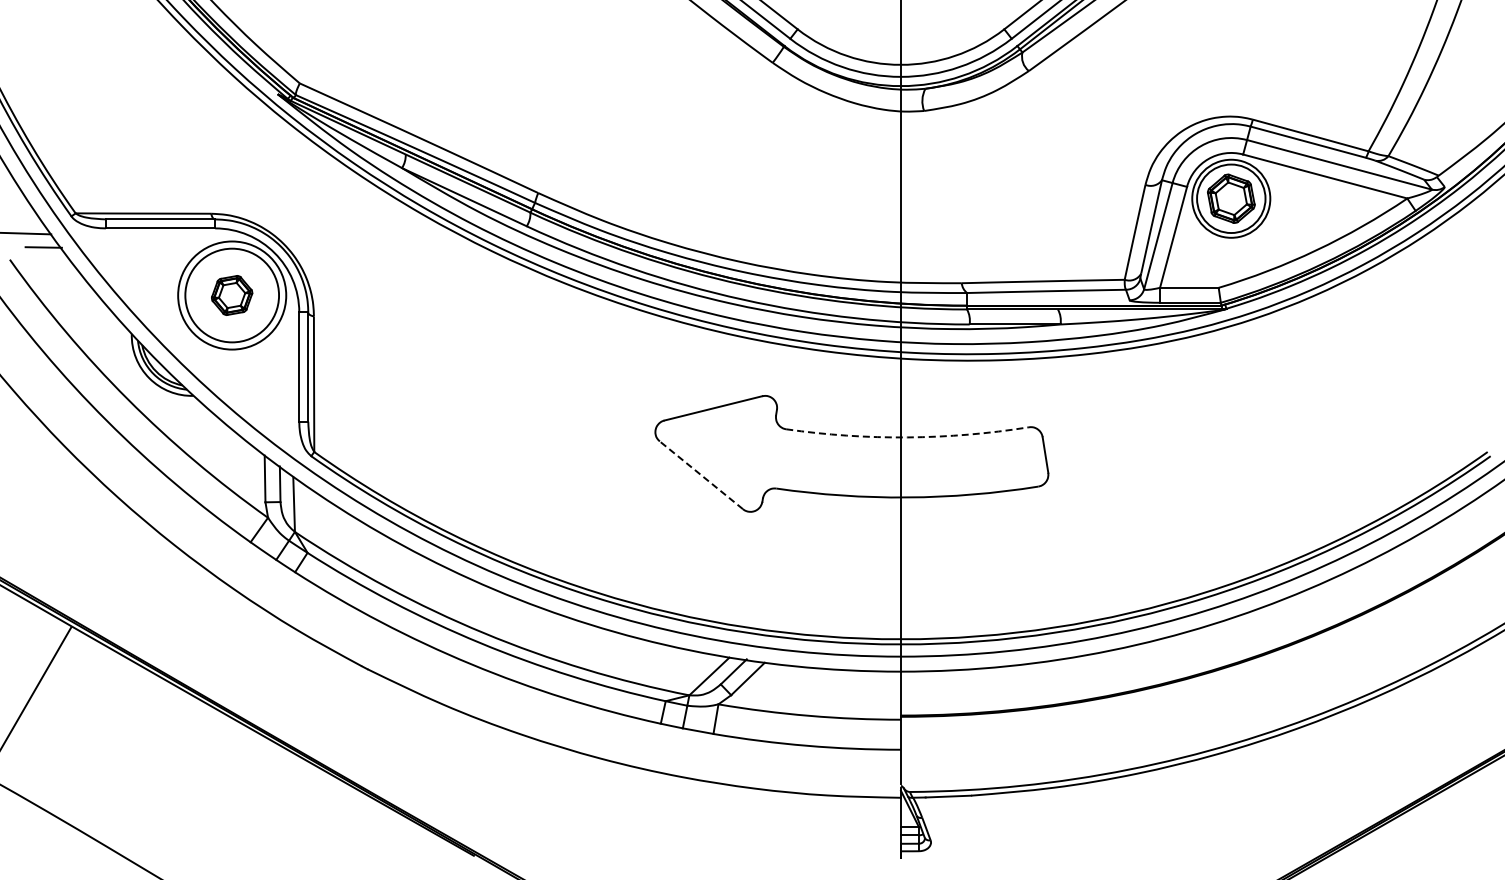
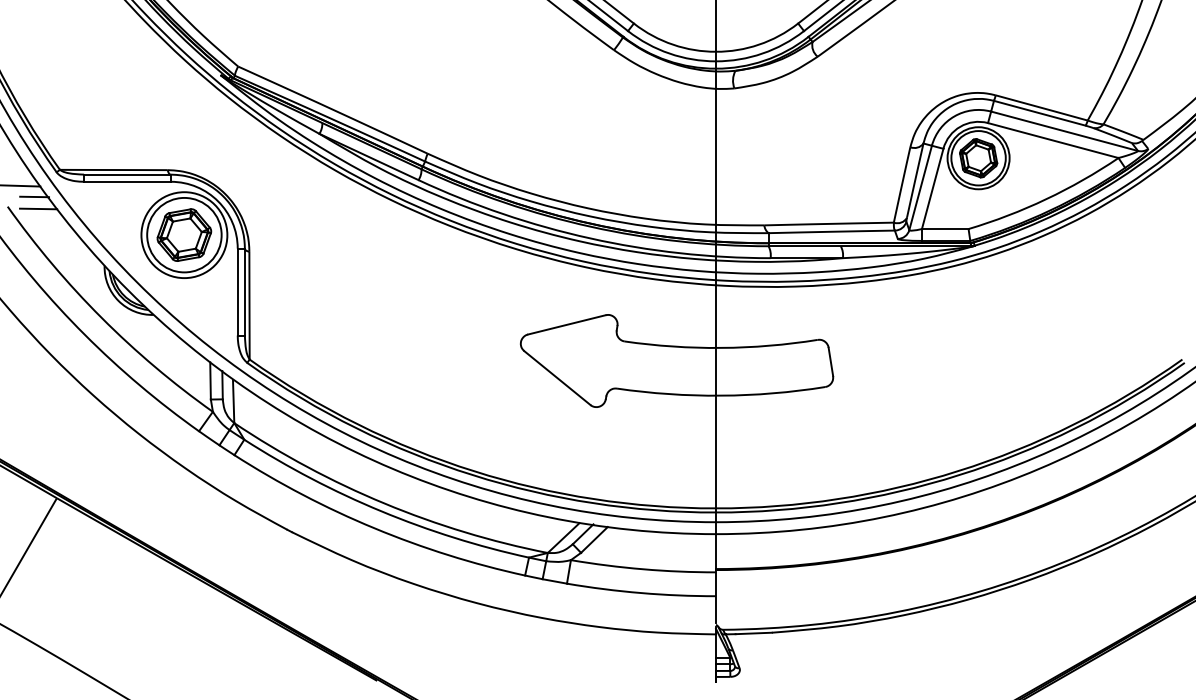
line: (48, 262) -> (38, 208), added
part: (231, 295) -> (183, 235), size x1.67
arc: (907, 437) -> (721, 348), dashed -> solid
line: (701, 475) -> (557, 378), dashed -> solid

